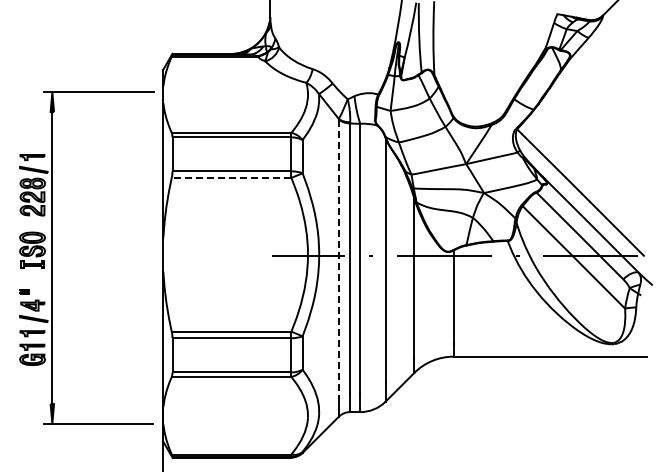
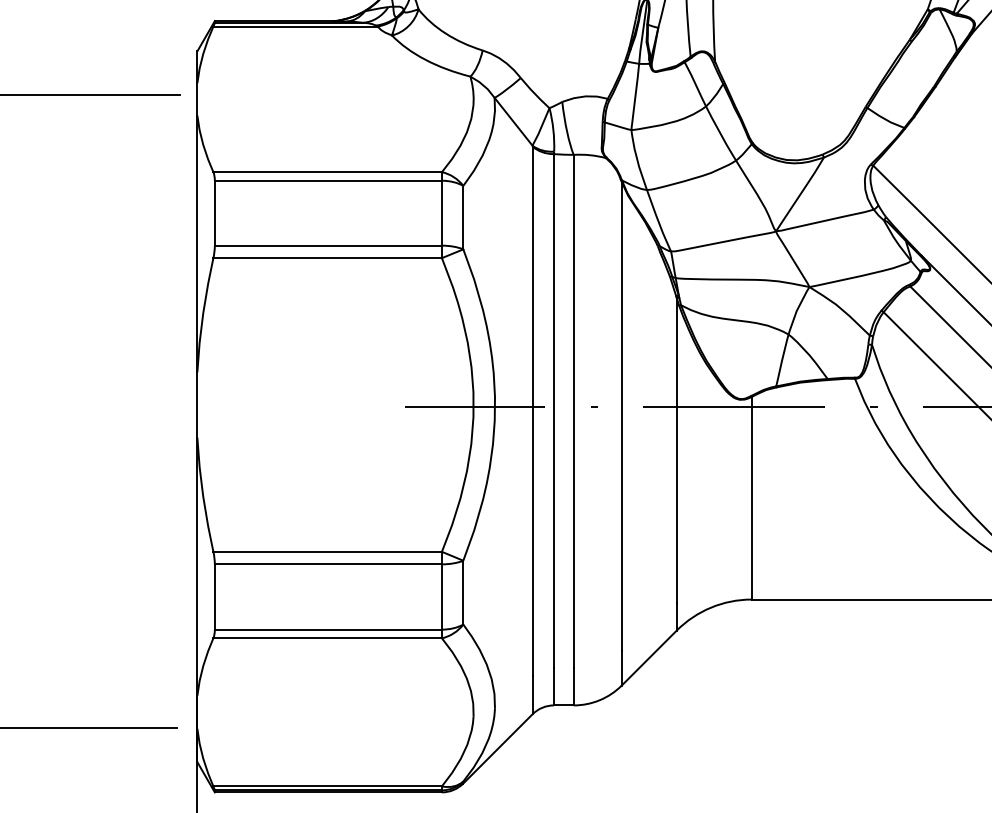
line: (231, 177) -> (327, 257), dashed -> solid
line: (338, 258) -> (531, 412), dashed -> solid

